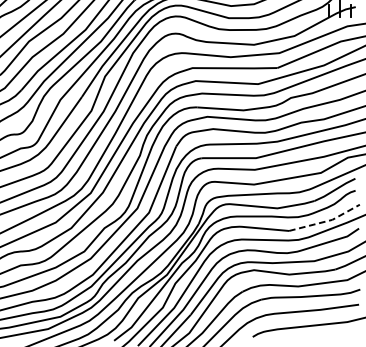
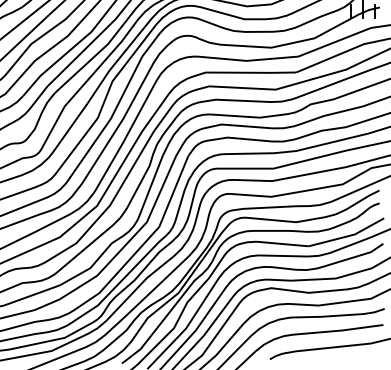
line: (327, 220) -> (349, 235), dashed -> solid

